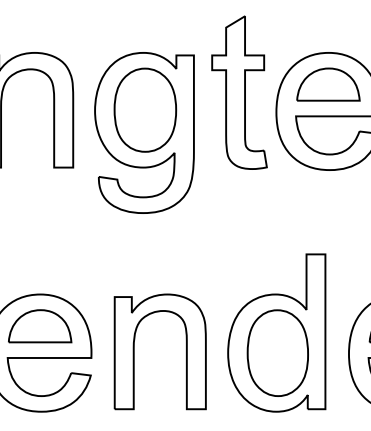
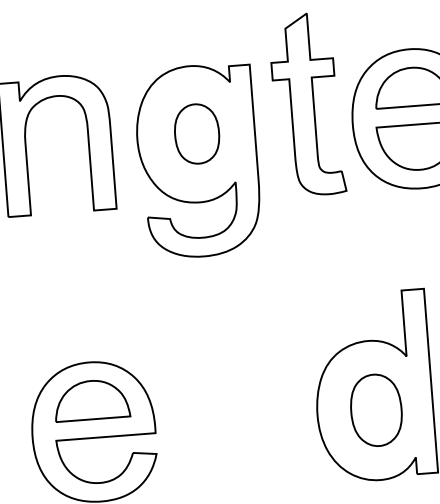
part: (145, 109) -> (197, 133), size x0.6
part: (134, 351) -> (206, 421), removed
part: (277, 352) -> (376, 409), size x0.7

